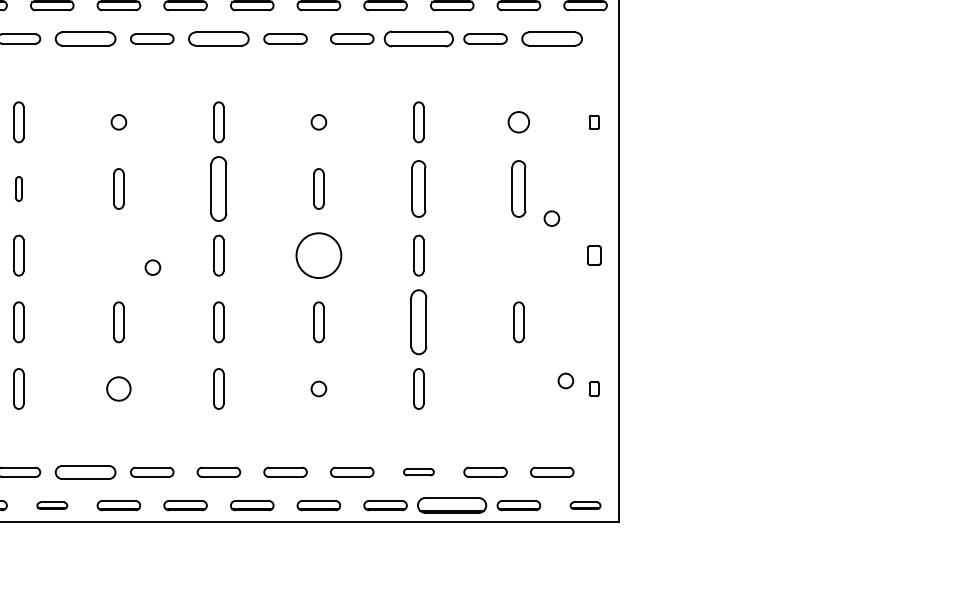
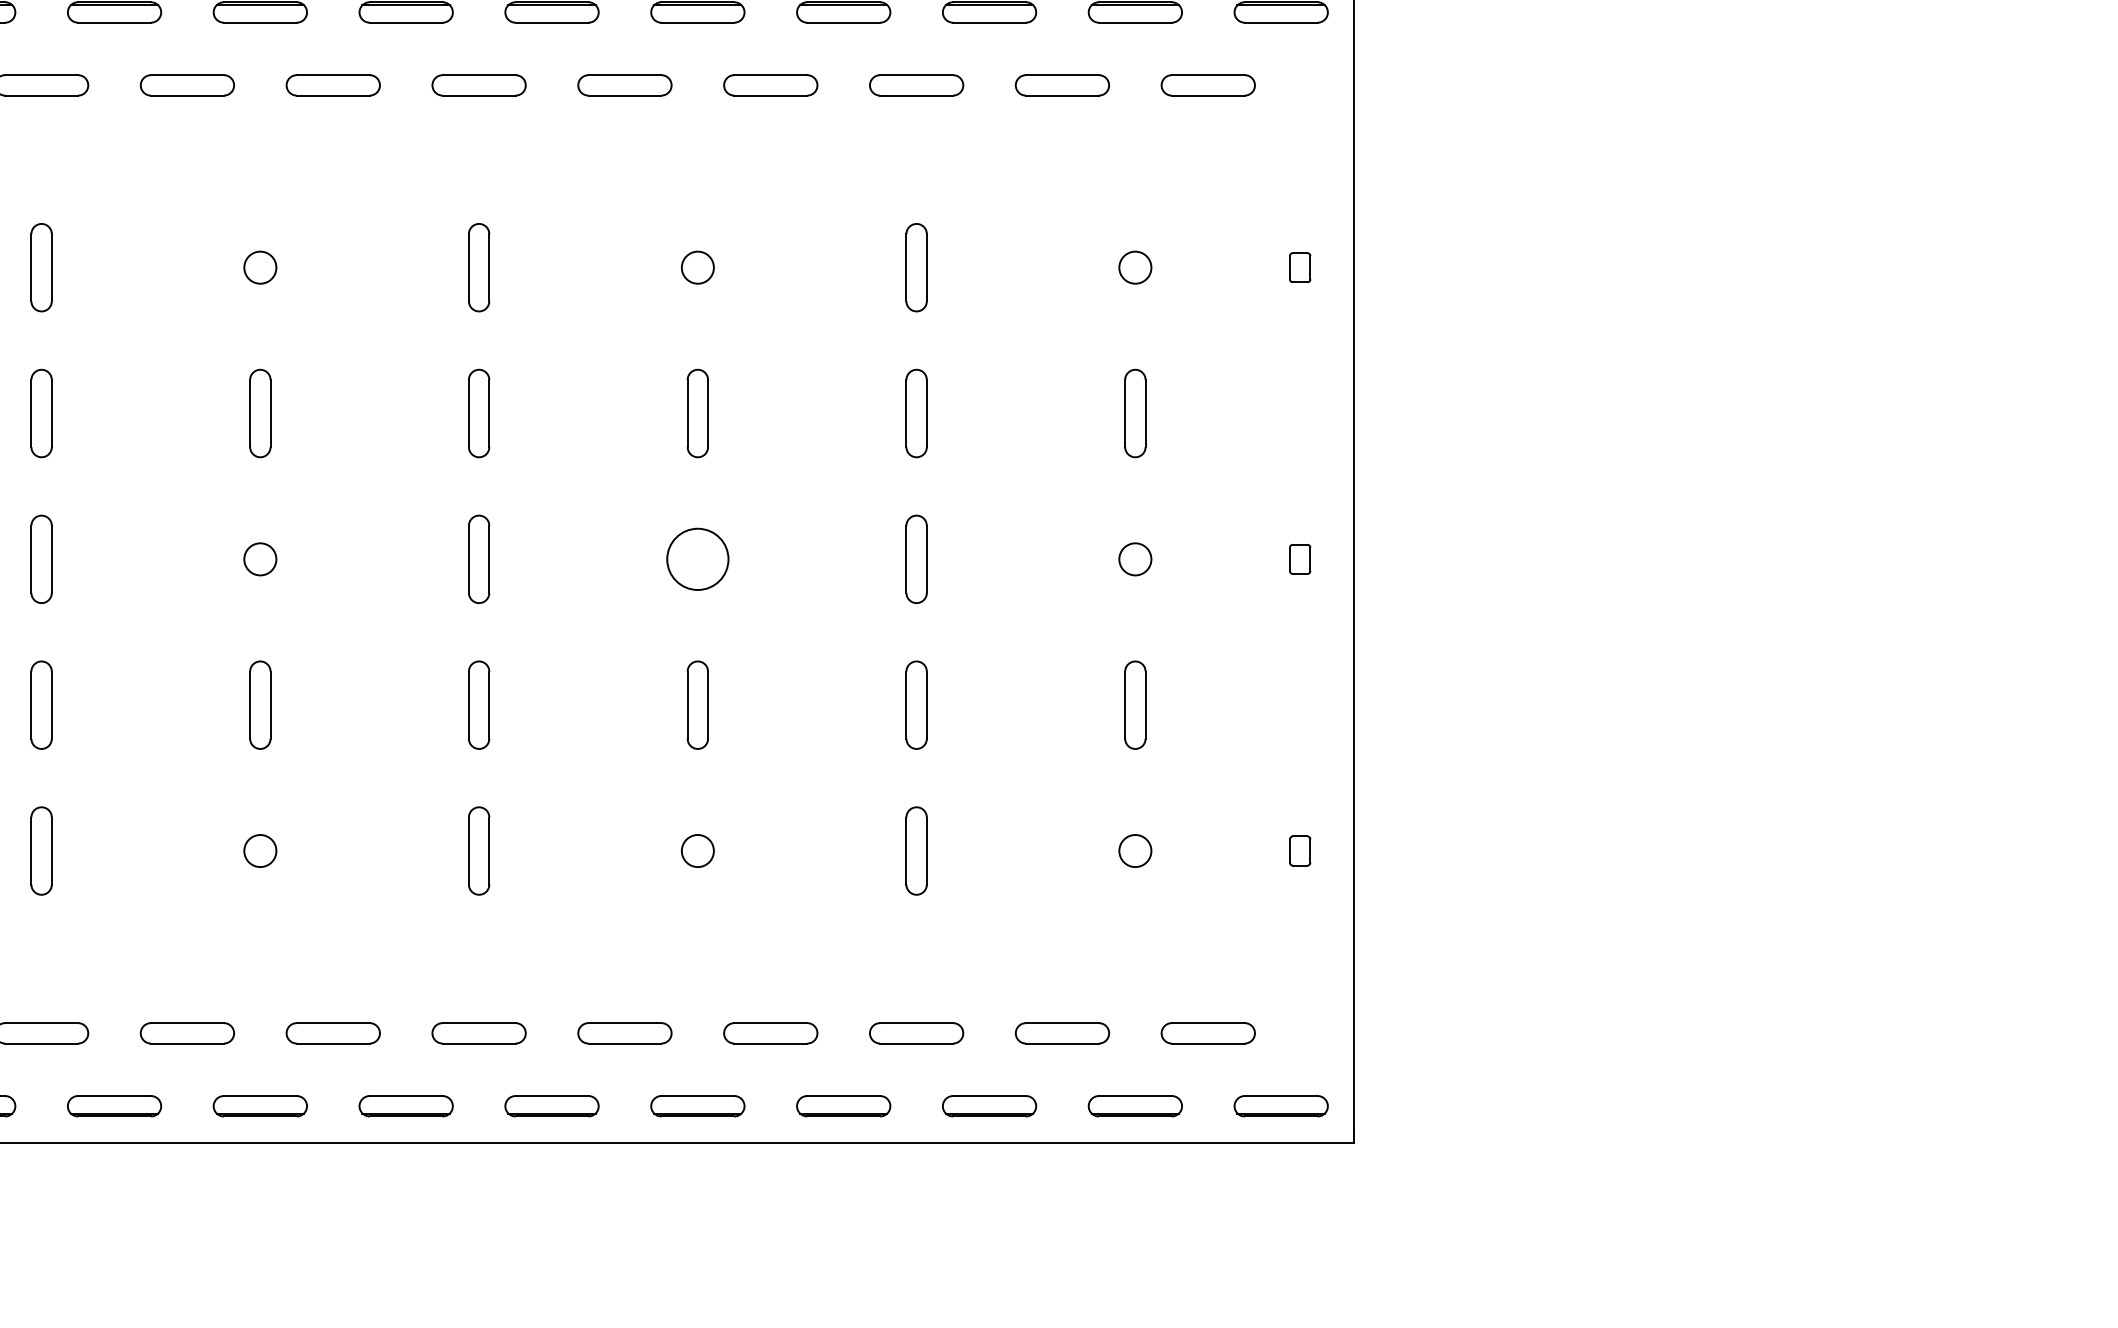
part: (85, 38) -> (187, 84), size x0.71
part: (218, 38) -> (478, 84), size x0.71
part: (418, 38) -> (915, 84), size x0.62
part: (552, 38) -> (1208, 84), size x0.71
circle: (518, 122) -> (1134, 268), size x0.71
part: (18, 188) -> (40, 412), size x1.67
part: (218, 188) -> (478, 412), size x0.62
part: (418, 188) -> (915, 412), size x0.71
part: (518, 188) -> (1134, 412), size x0.71
circle: (551, 218) -> (1134, 558), moved
circle: (318, 255) -> (696, 558), size x0.62
part: (593, 255) -> (1298, 558), size x0.71
circle: (152, 267) -> (259, 558), moved
part: (418, 322) -> (915, 705), size x0.62
circle: (565, 380) -> (1134, 849), moved
circle: (118, 388) -> (259, 849), size x0.62
part: (85, 471) -> (187, 1031), size x0.71
part: (418, 471) -> (915, 1031), size x1.43
part: (52, 505) -> (115, 1105), size x1.43
part: (452, 505) -> (990, 1105), size x0.62
part: (585, 505) -> (1281, 1105), size x1.43

